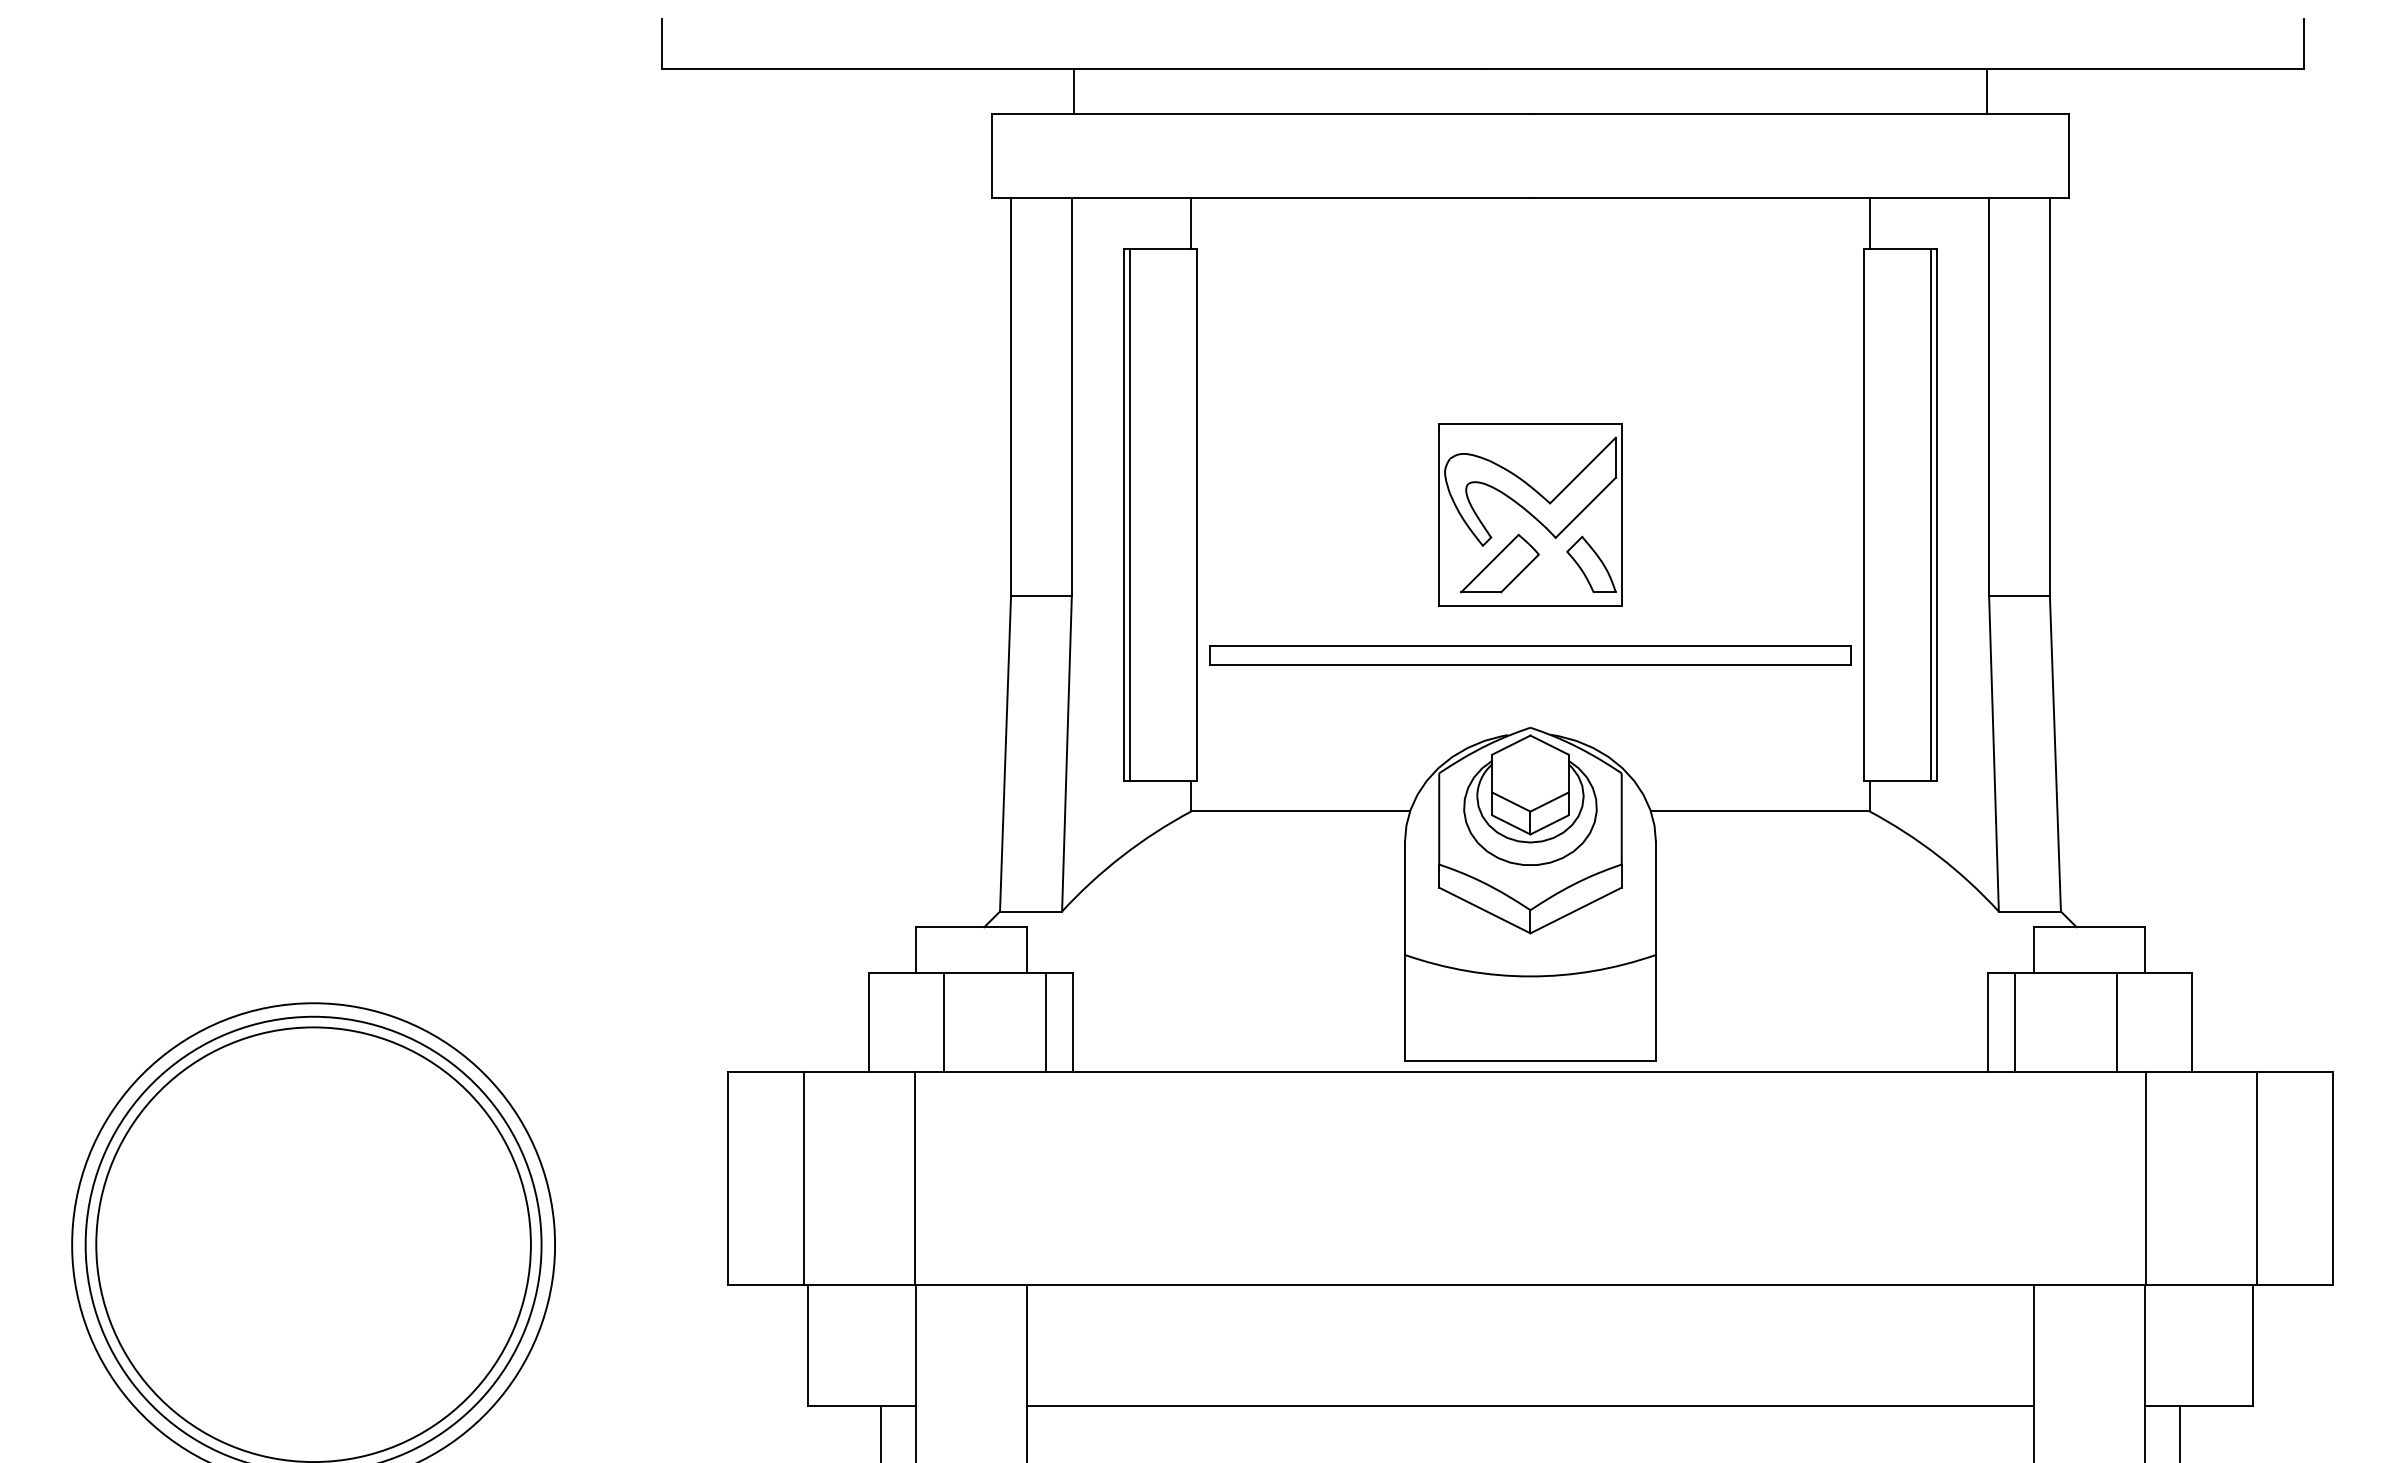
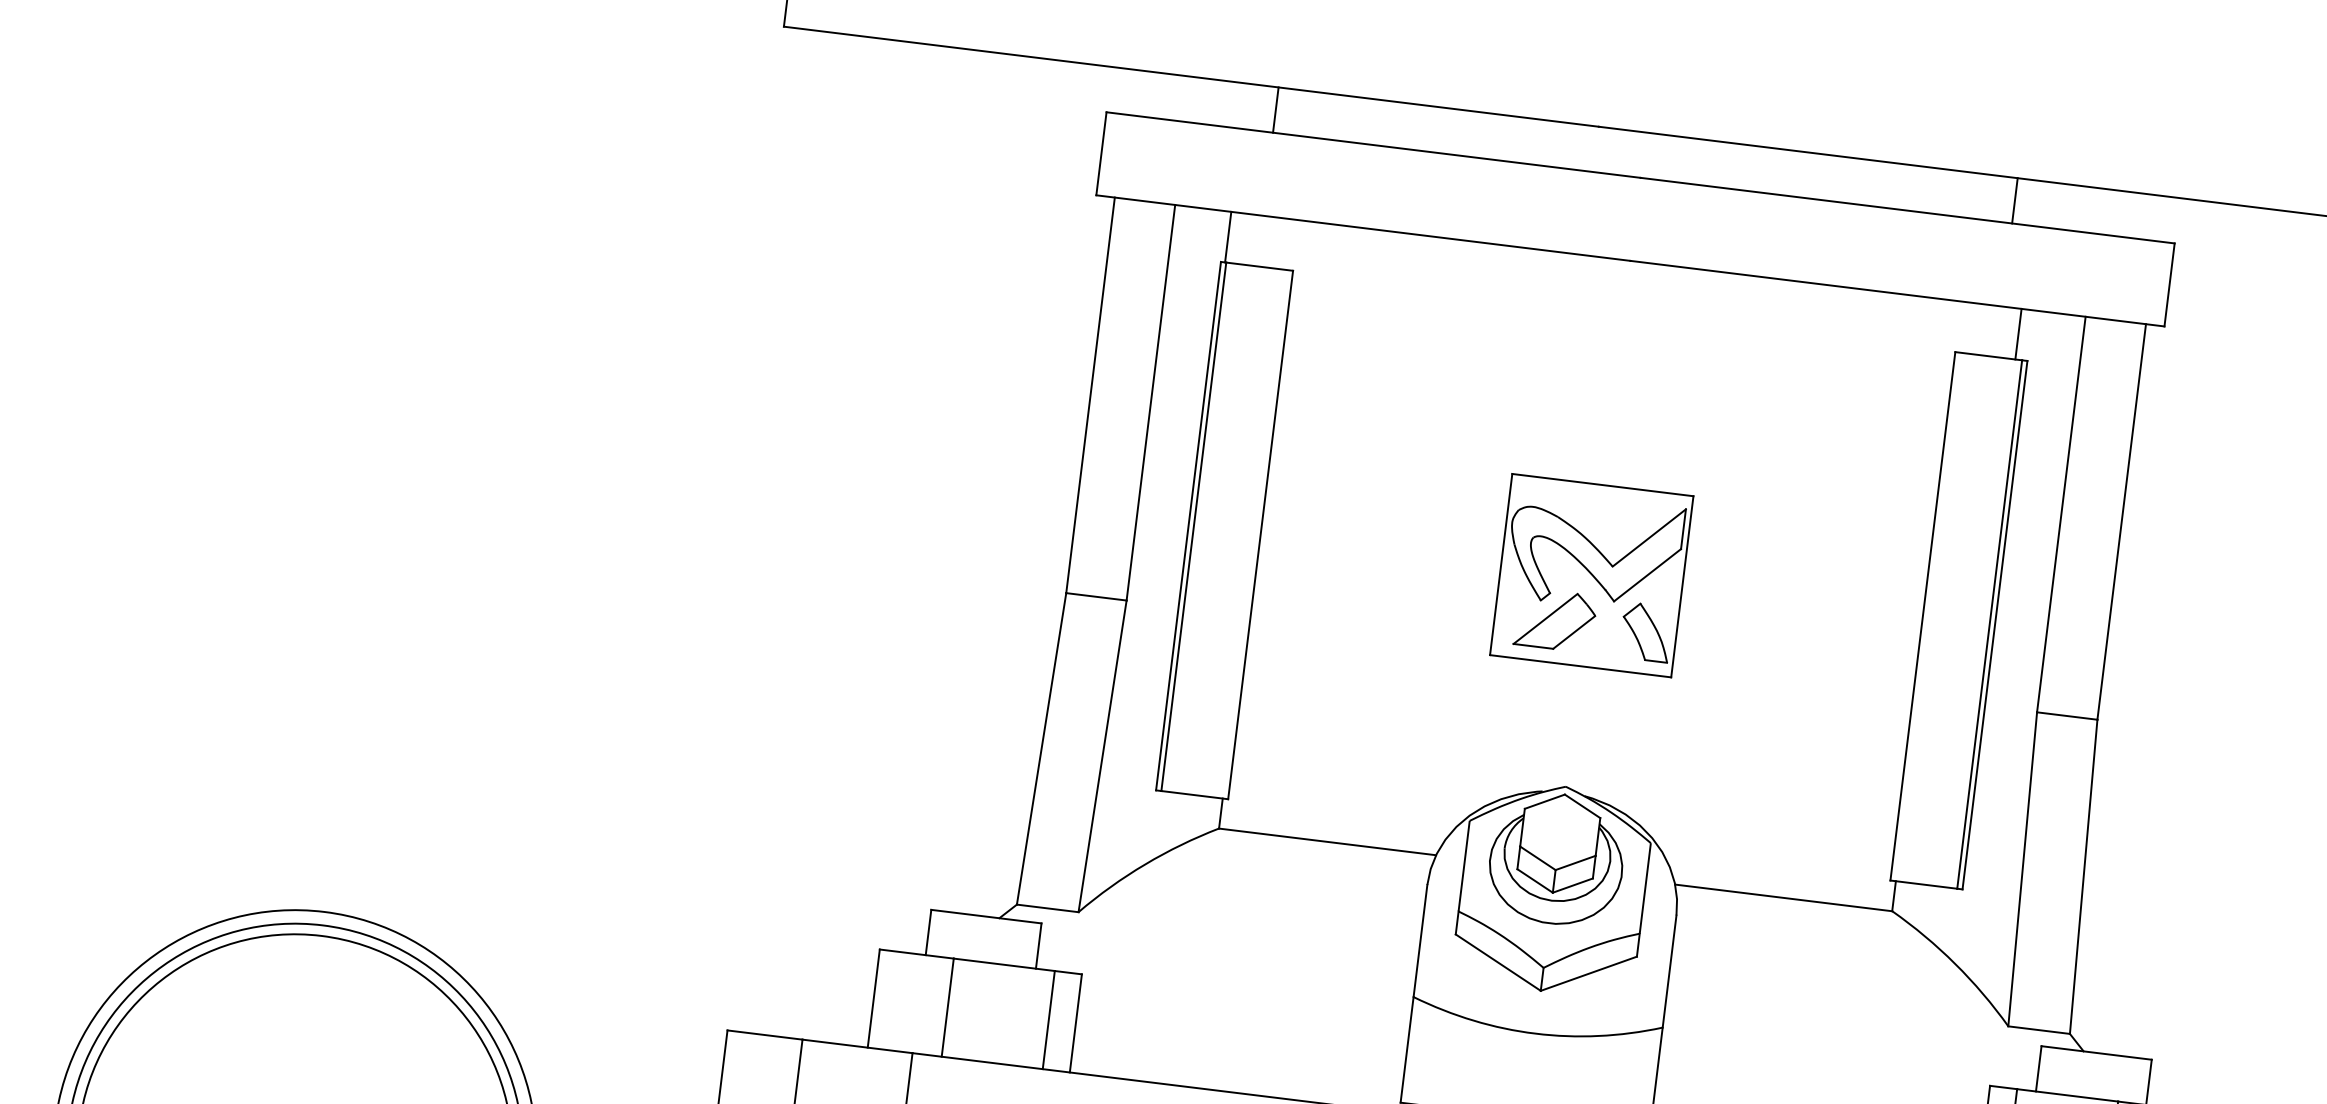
line: (1074, 91) -> (1276, 110), moved
line: (1986, 91) -> (2014, 200), moved
line: (1191, 222) -> (1228, 236), moved
line: (1869, 222) -> (2018, 333), moved
part: (1530, 655) -> (1574, 715), removed

